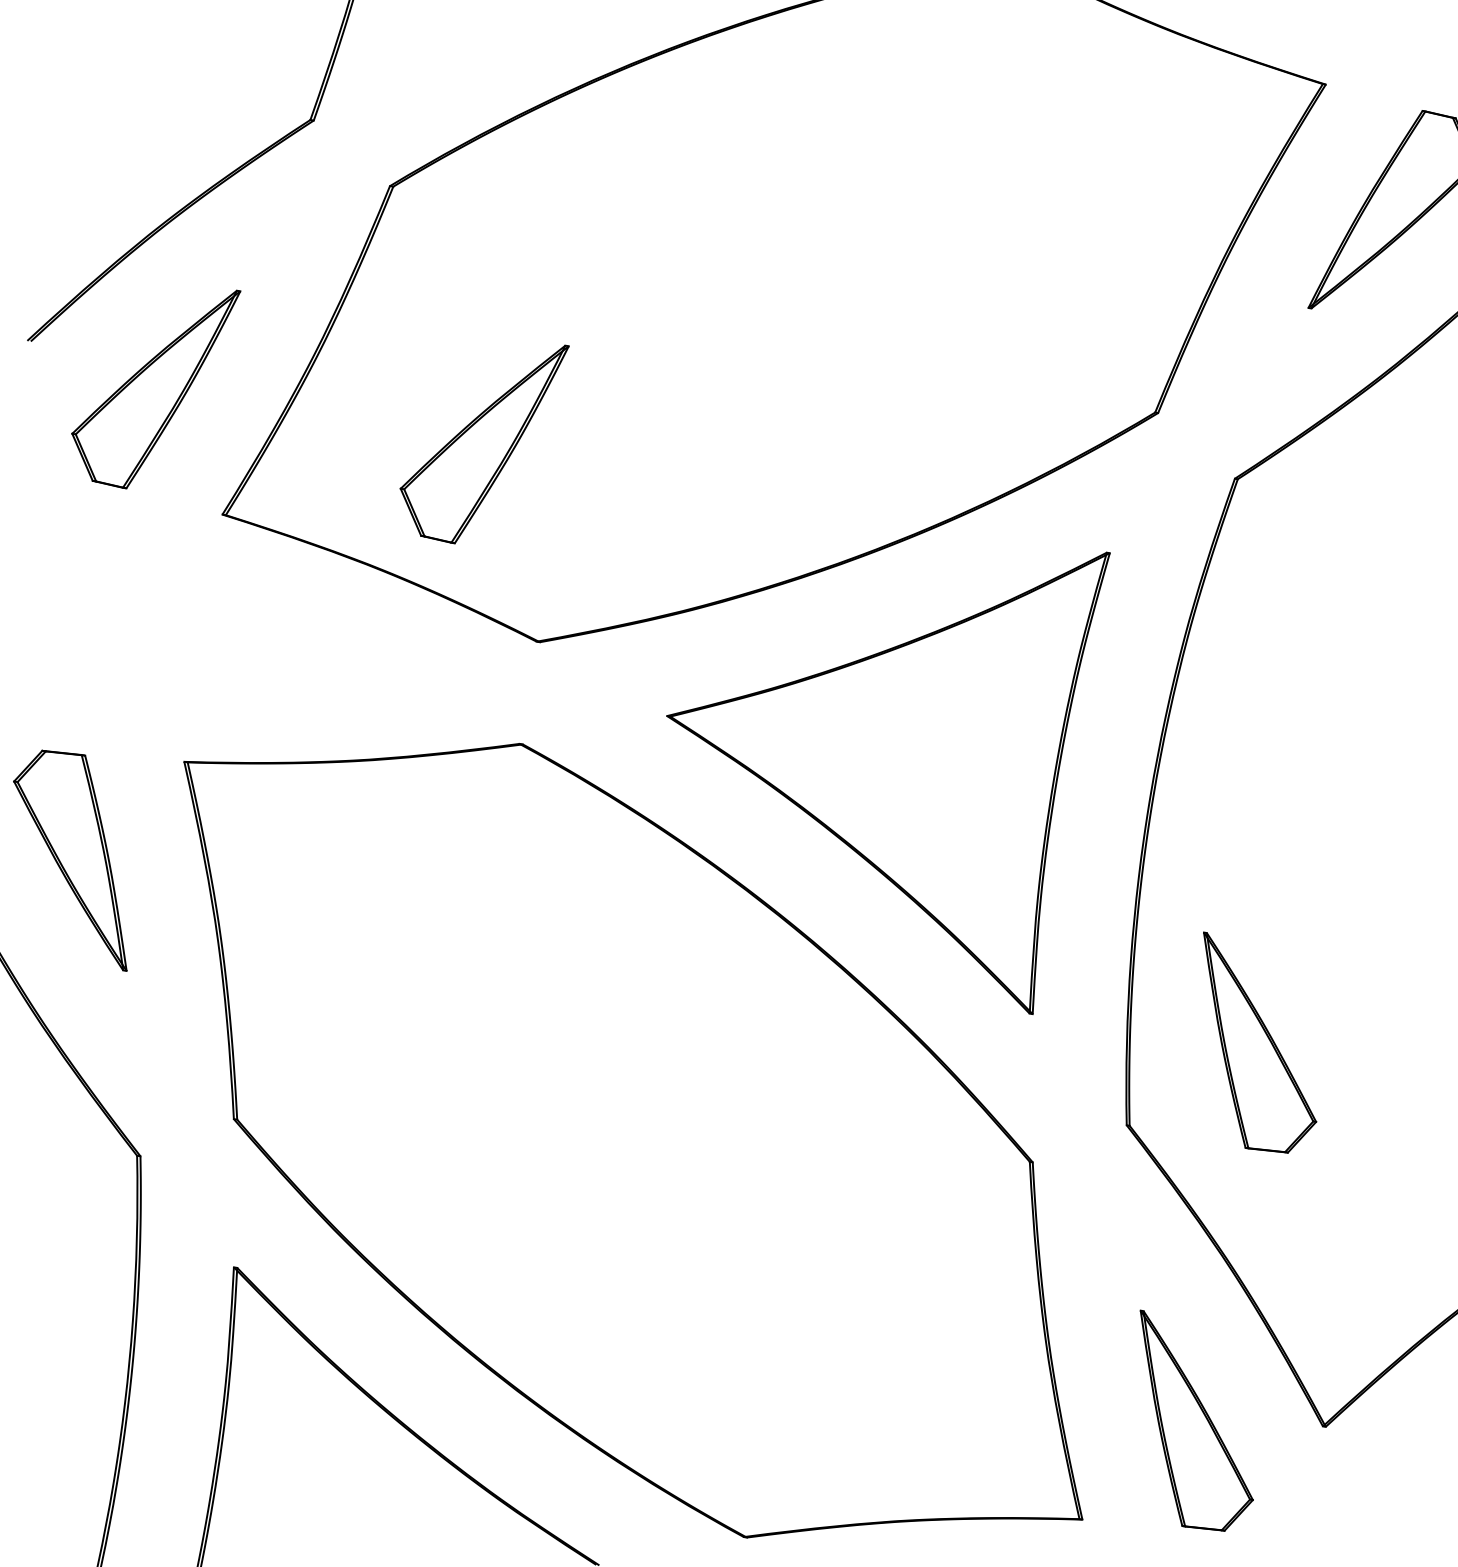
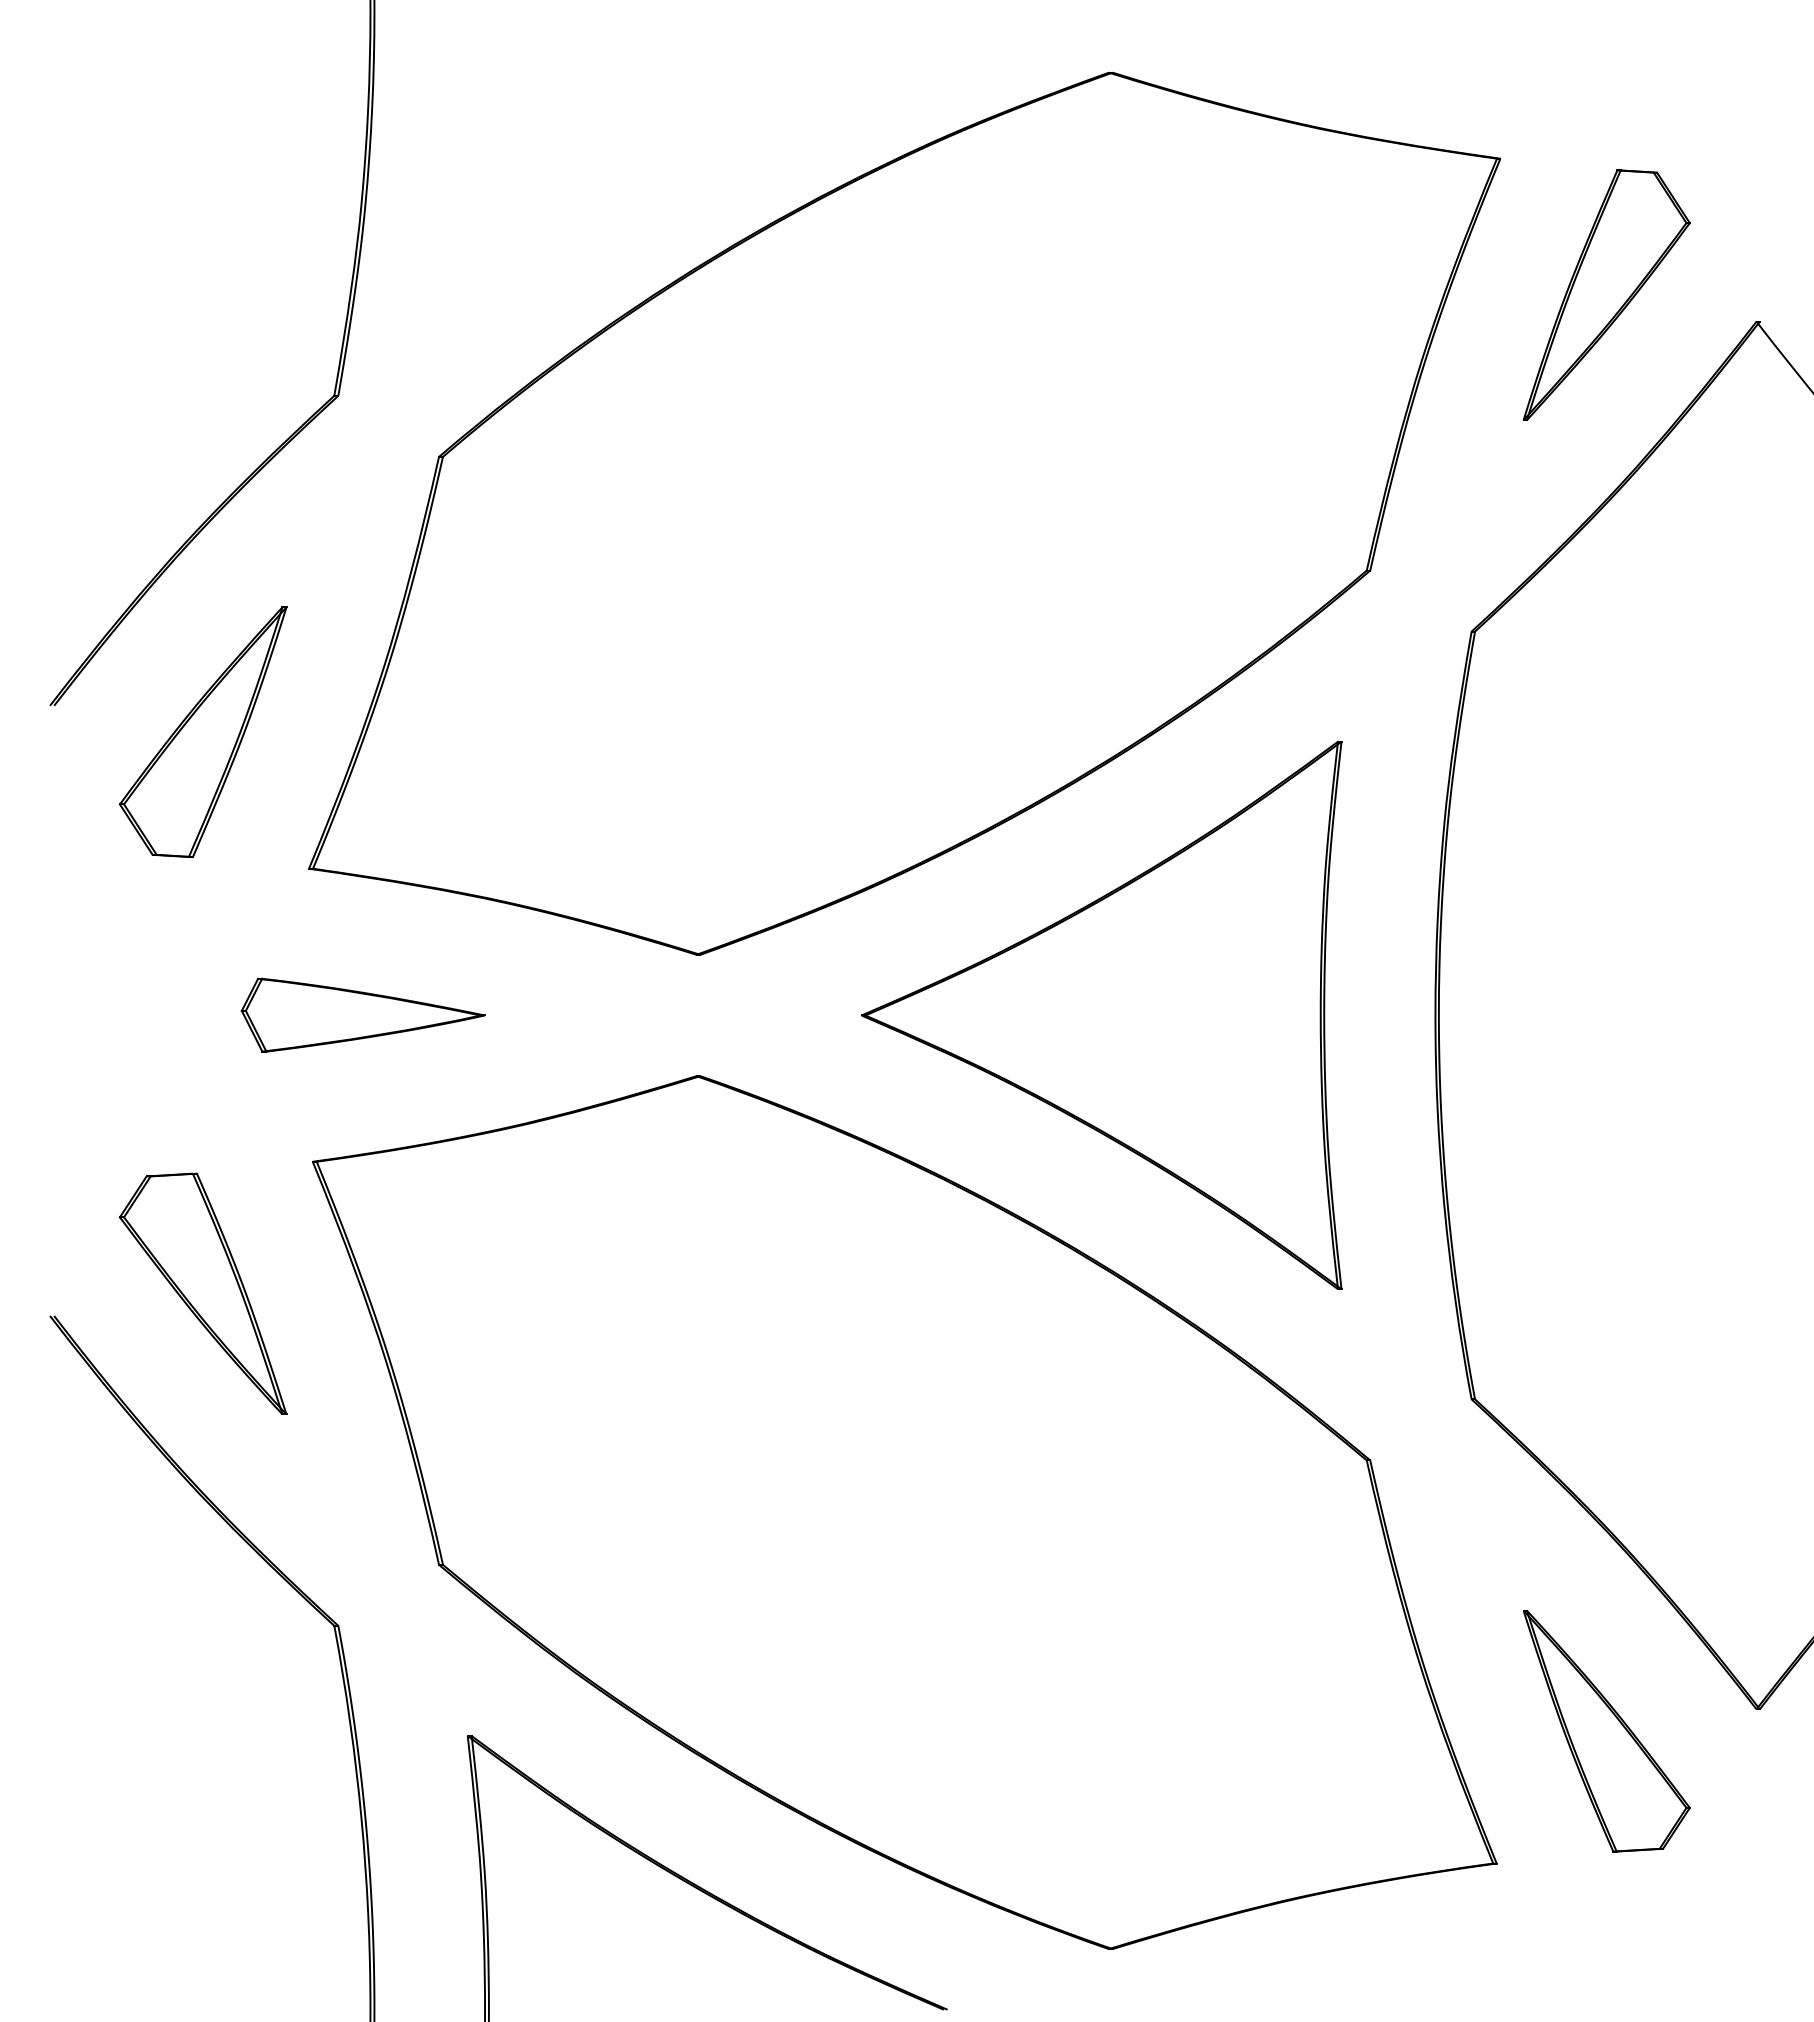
part: (480, 438) -> (592, 731), removed
part: (246, 644) -> (362, 1014), added
part: (1256, 1045) -> (1606, 1282), removed

